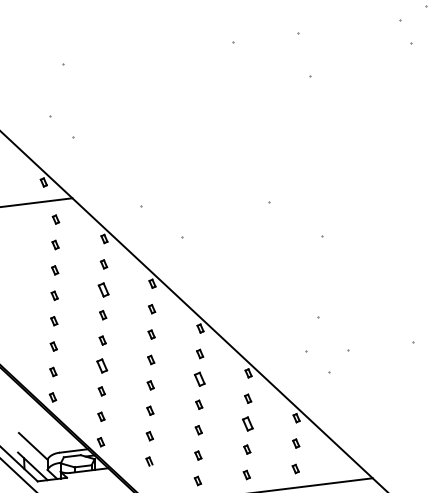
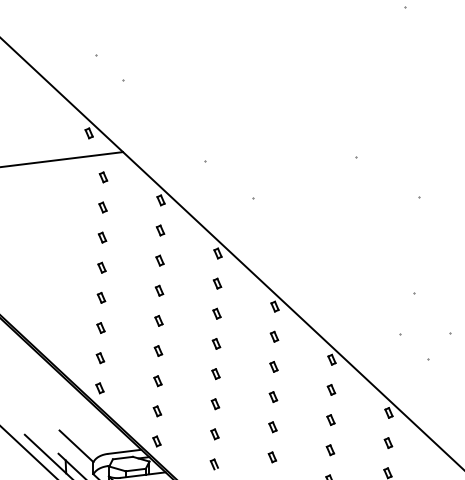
part: (103, 289) -> (159, 260), size x0.62
part: (102, 365) -> (158, 350), size x0.62
part: (199, 379) -> (273, 367), size x0.62
part: (247, 424) -> (330, 420), size x0.62

